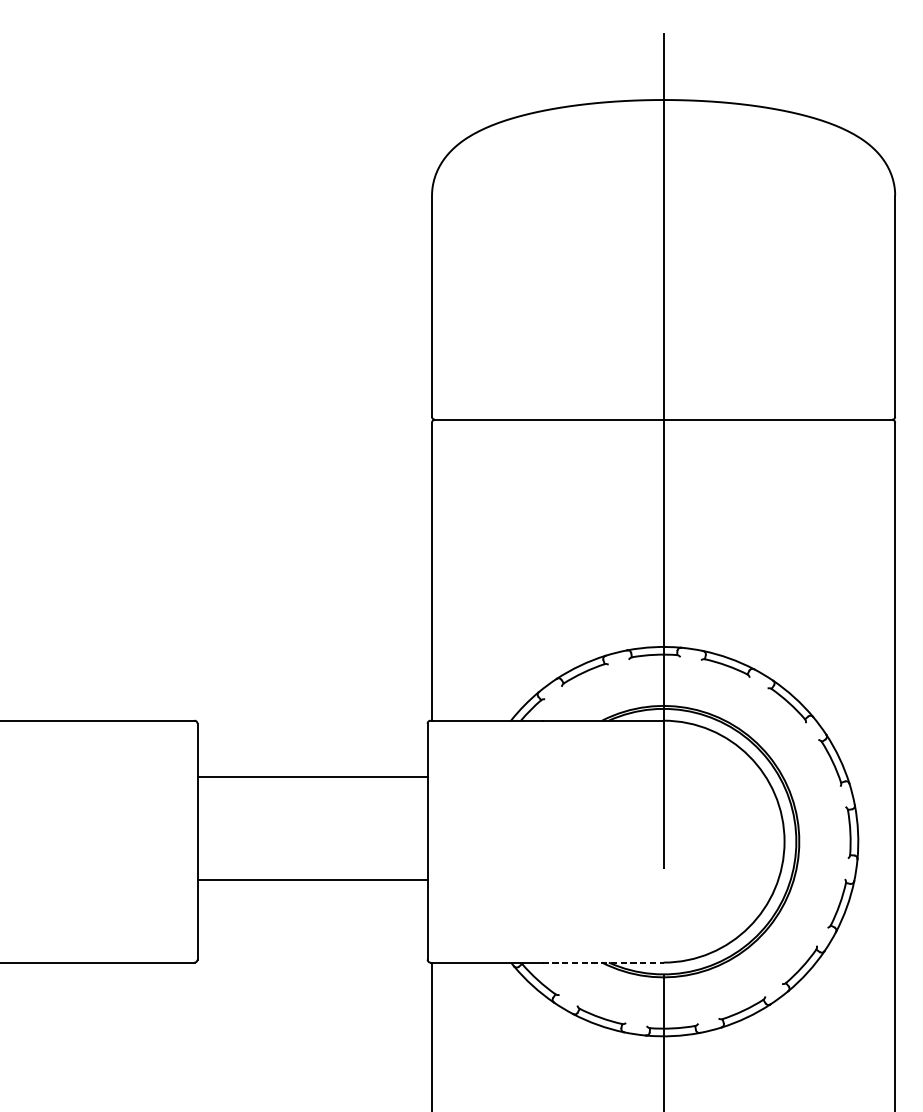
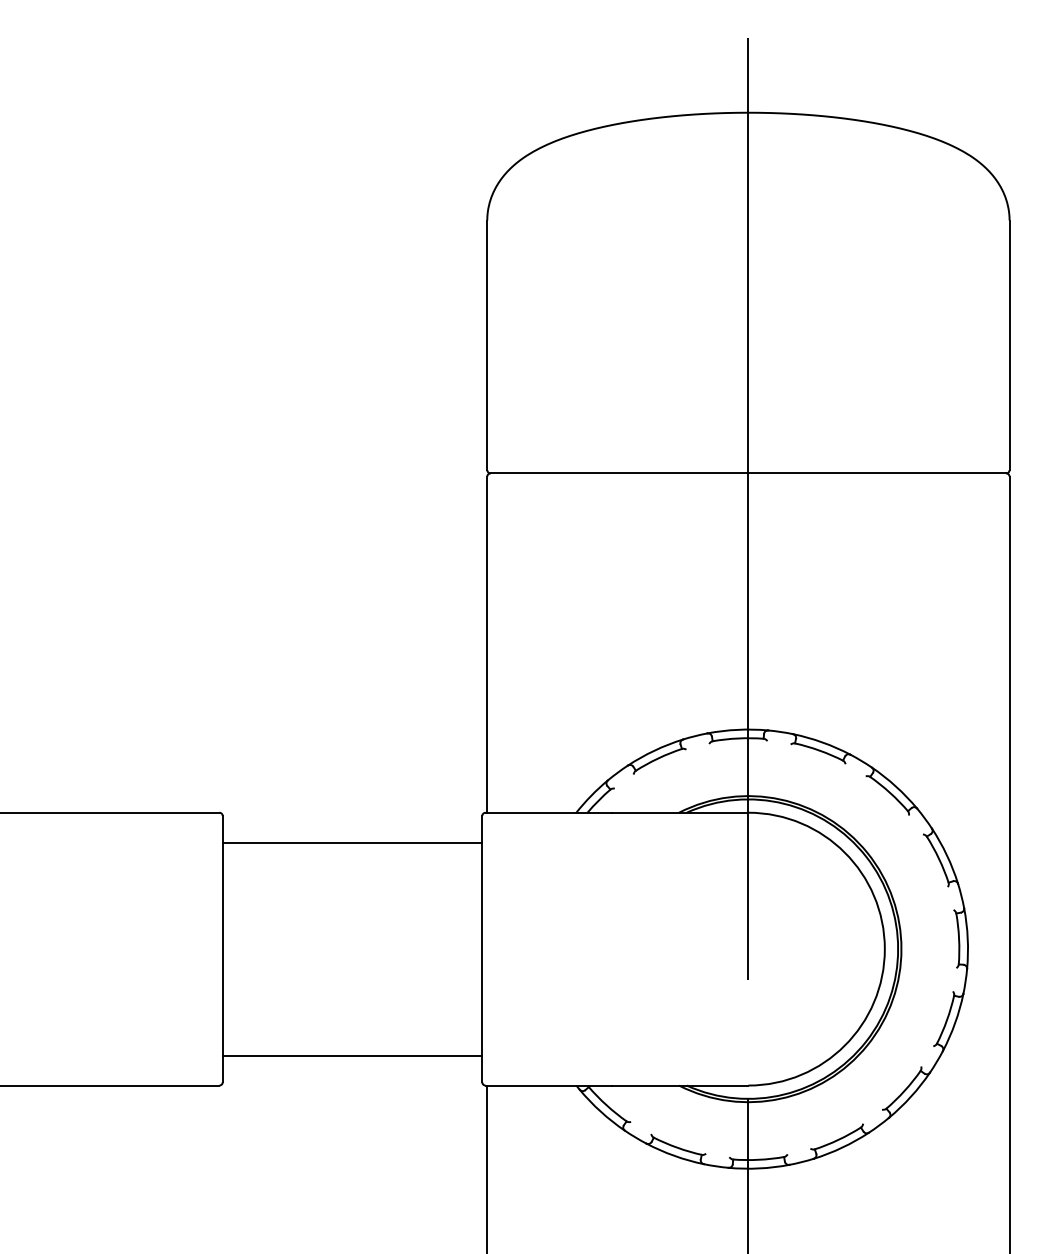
line: (312, 777) -> (352, 842), moved
line: (312, 880) -> (352, 1055), moved
line: (603, 962) -> (680, 1085), dashed -> solid

